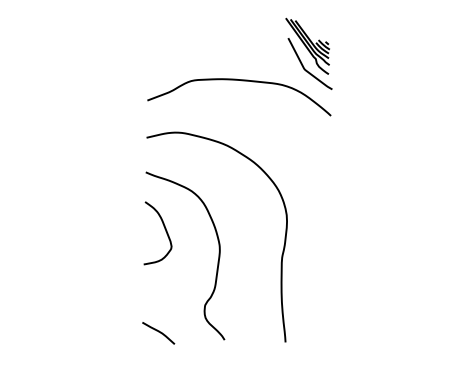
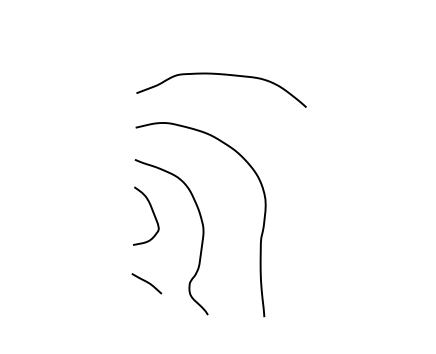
part: (308, 53) -> (285, 49), removed
curve: (158, 332) -> (146, 282), moved

